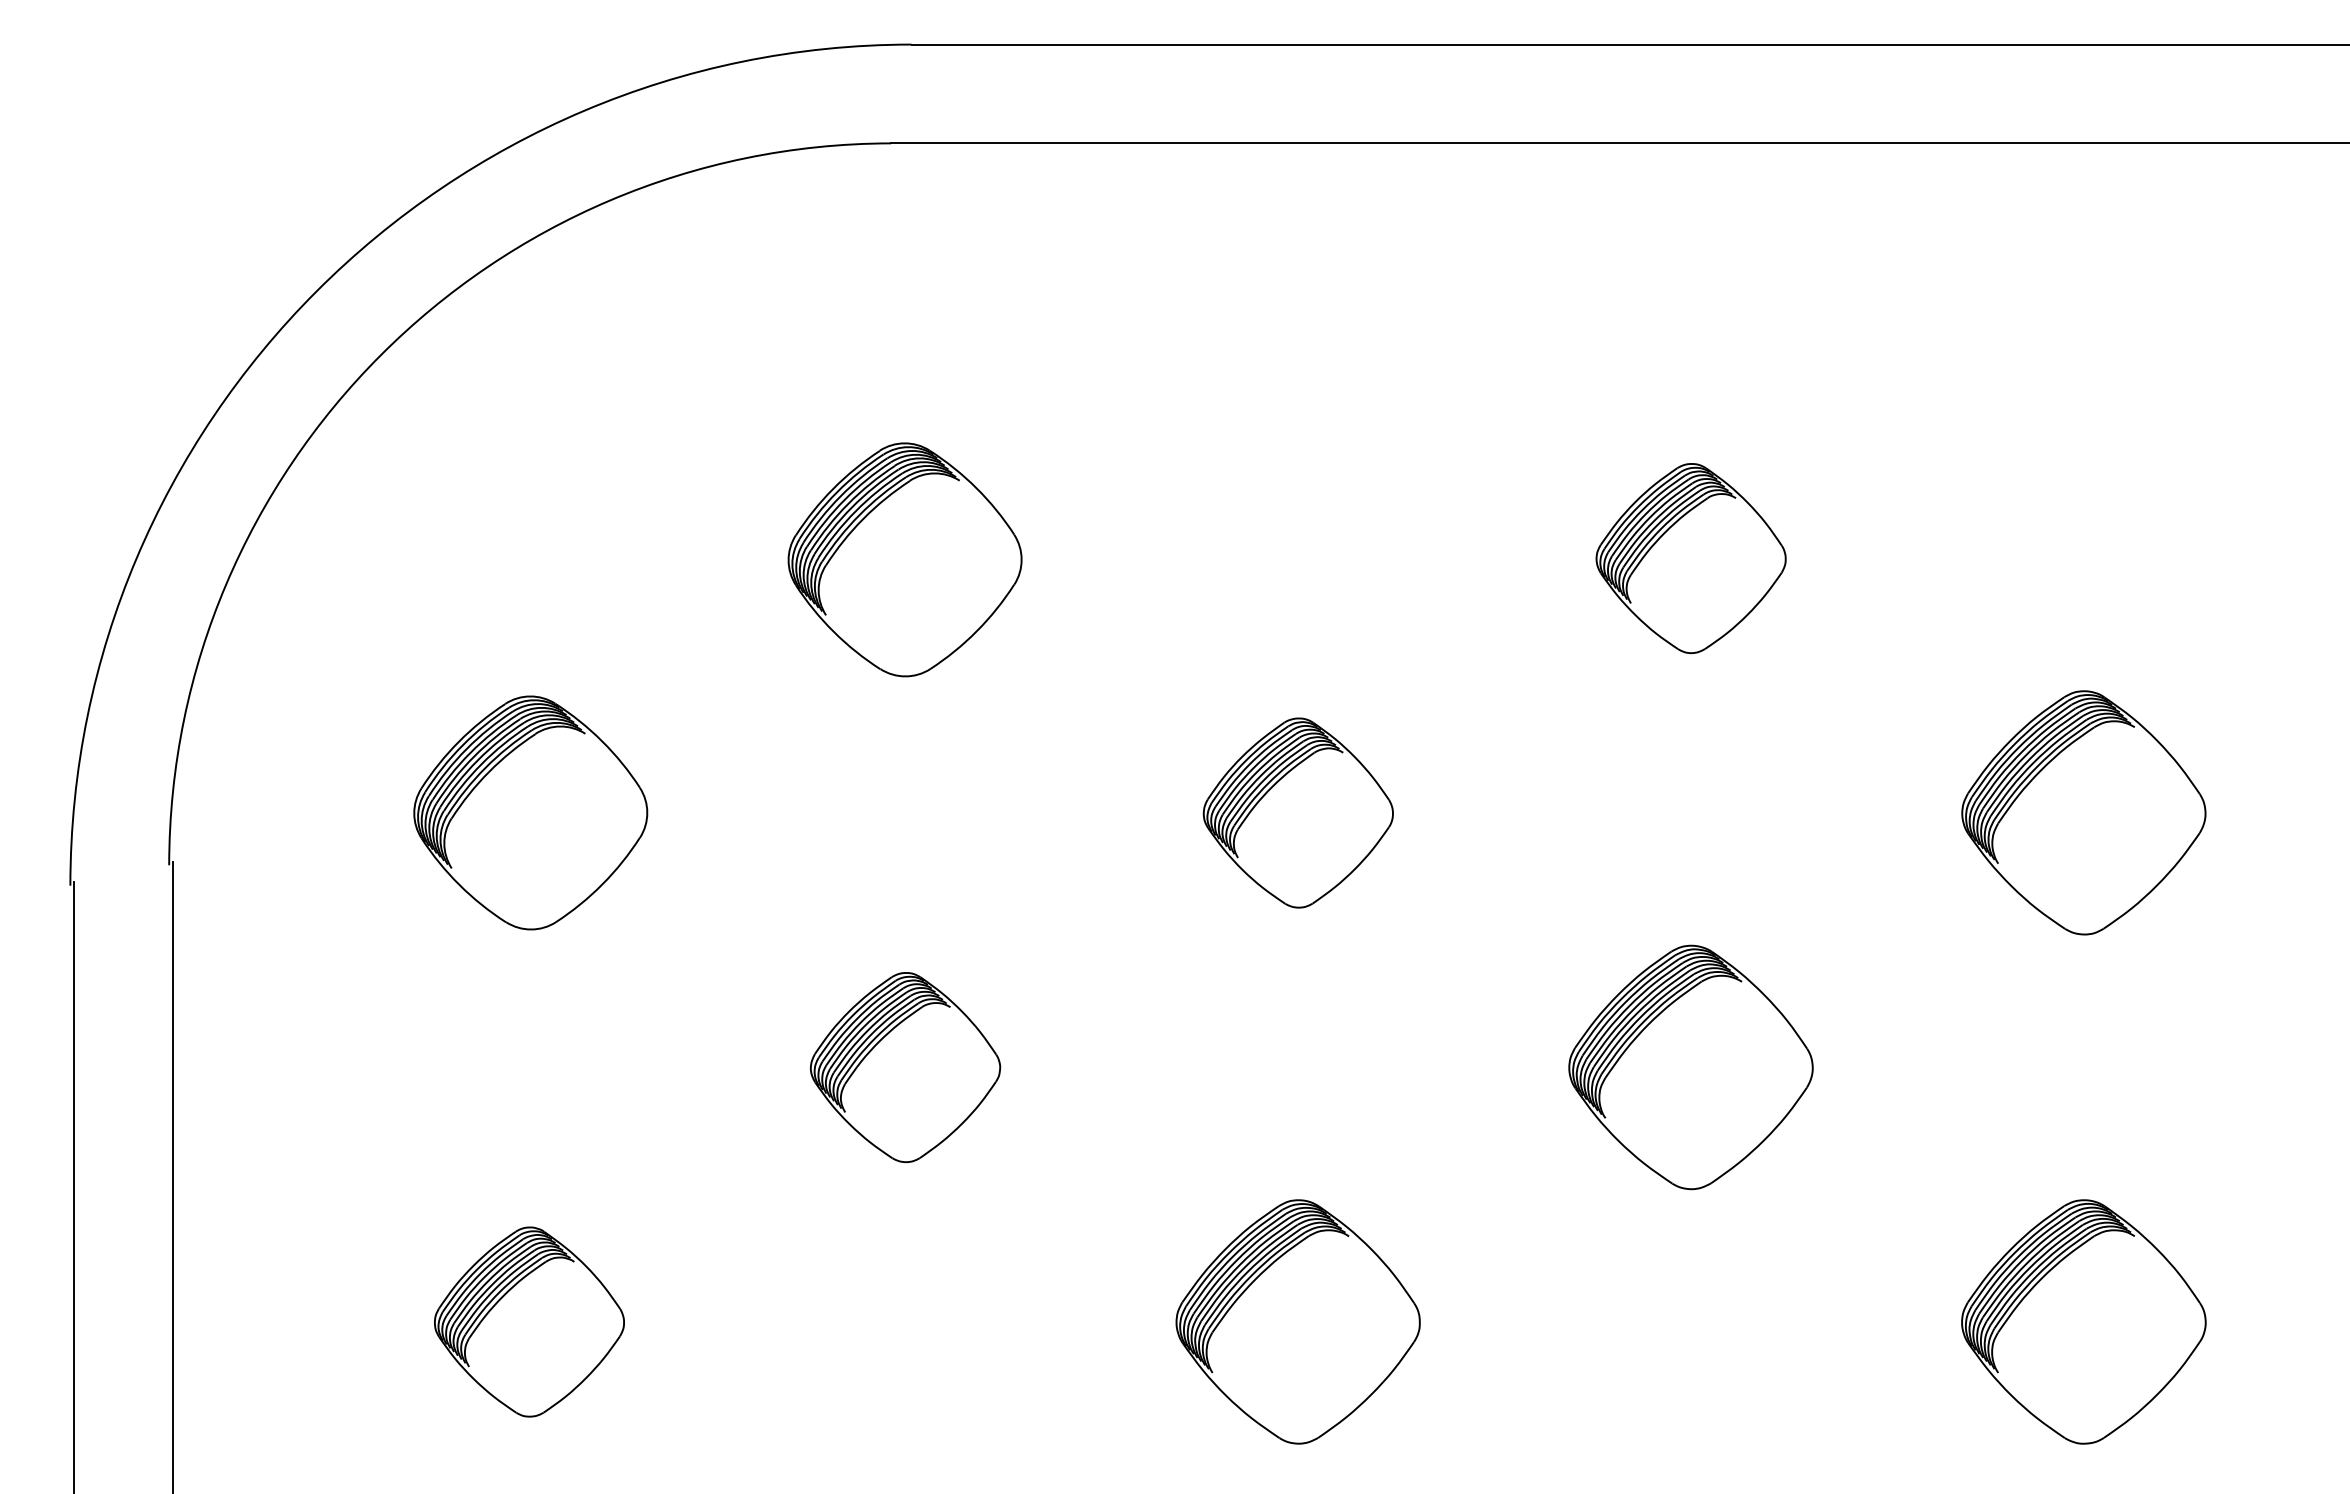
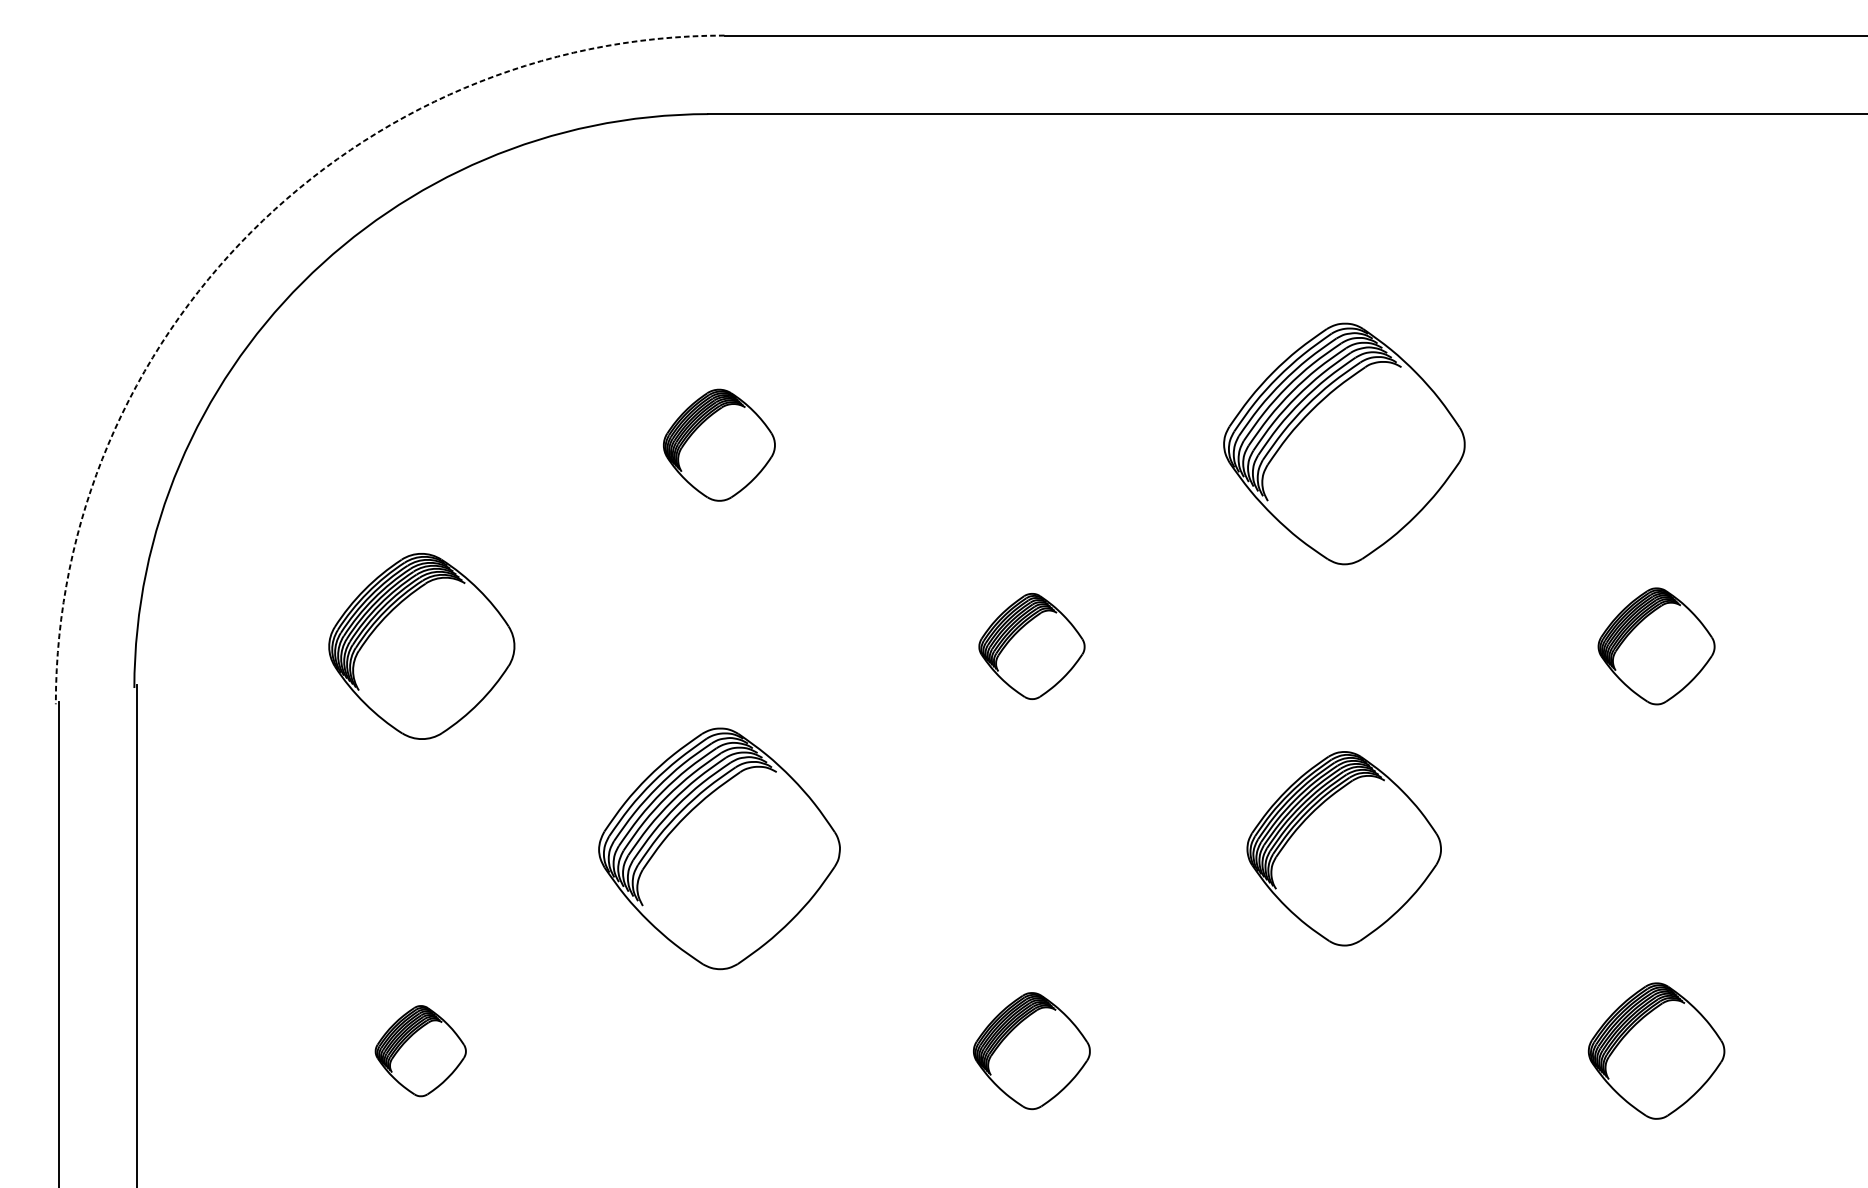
arc: (316, 291) -> (251, 231), solid -> dashed
part: (1690, 558) -> (1343, 444), size x1.6
part: (904, 559) -> (718, 444), size x0.6
part: (1297, 812) -> (1031, 646), size x0.7
part: (2083, 812) -> (1656, 646), size x0.6
part: (905, 1067) -> (719, 848), size x1.6
part: (529, 1321) -> (420, 1050), size x0.6
part: (1297, 1321) -> (1031, 1050), size x0.6
part: (2083, 1321) -> (1656, 1050), size x0.7

